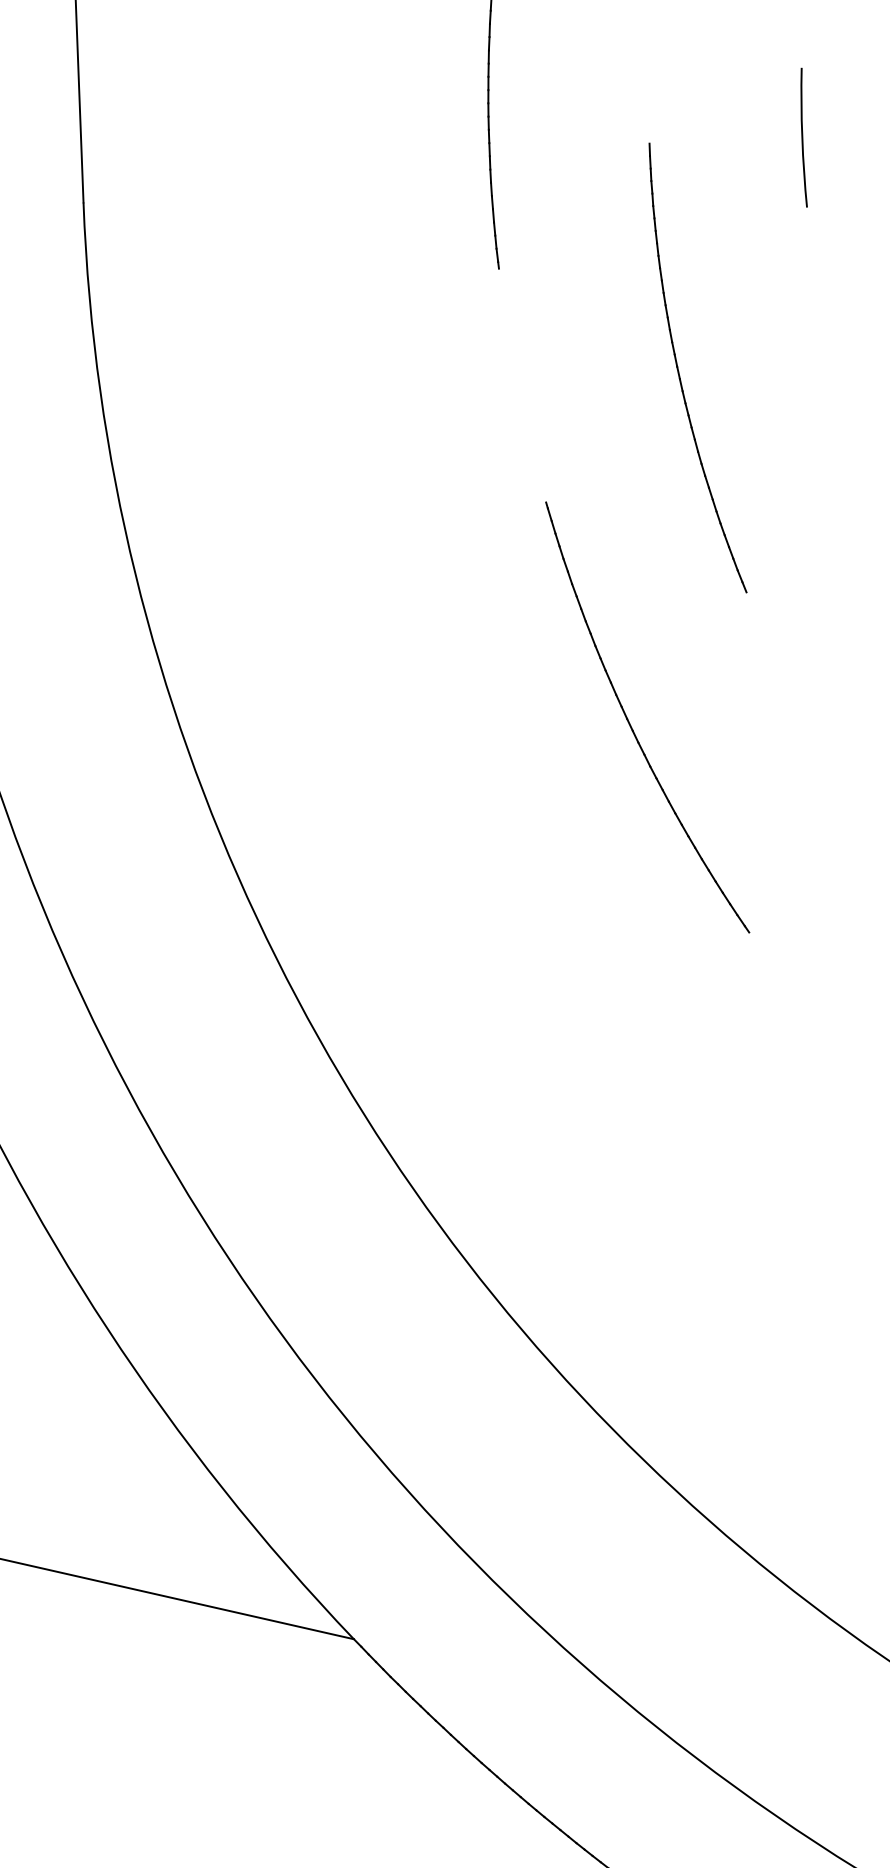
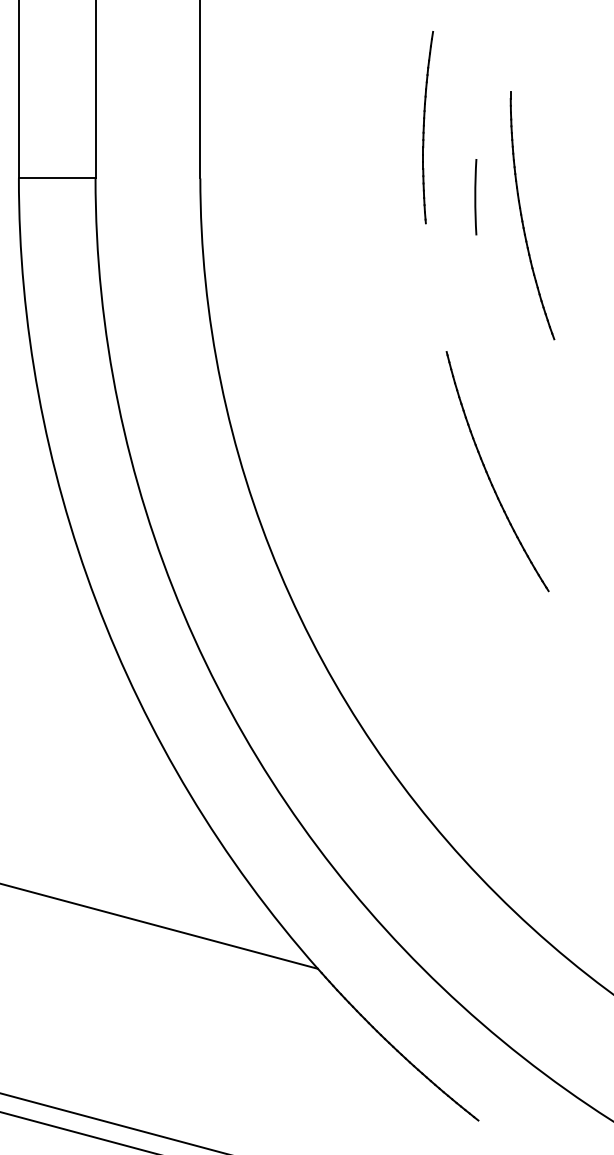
line: (802, 138) -> (475, 197), moved
part: (679, 368) -> (522, 215), moved

